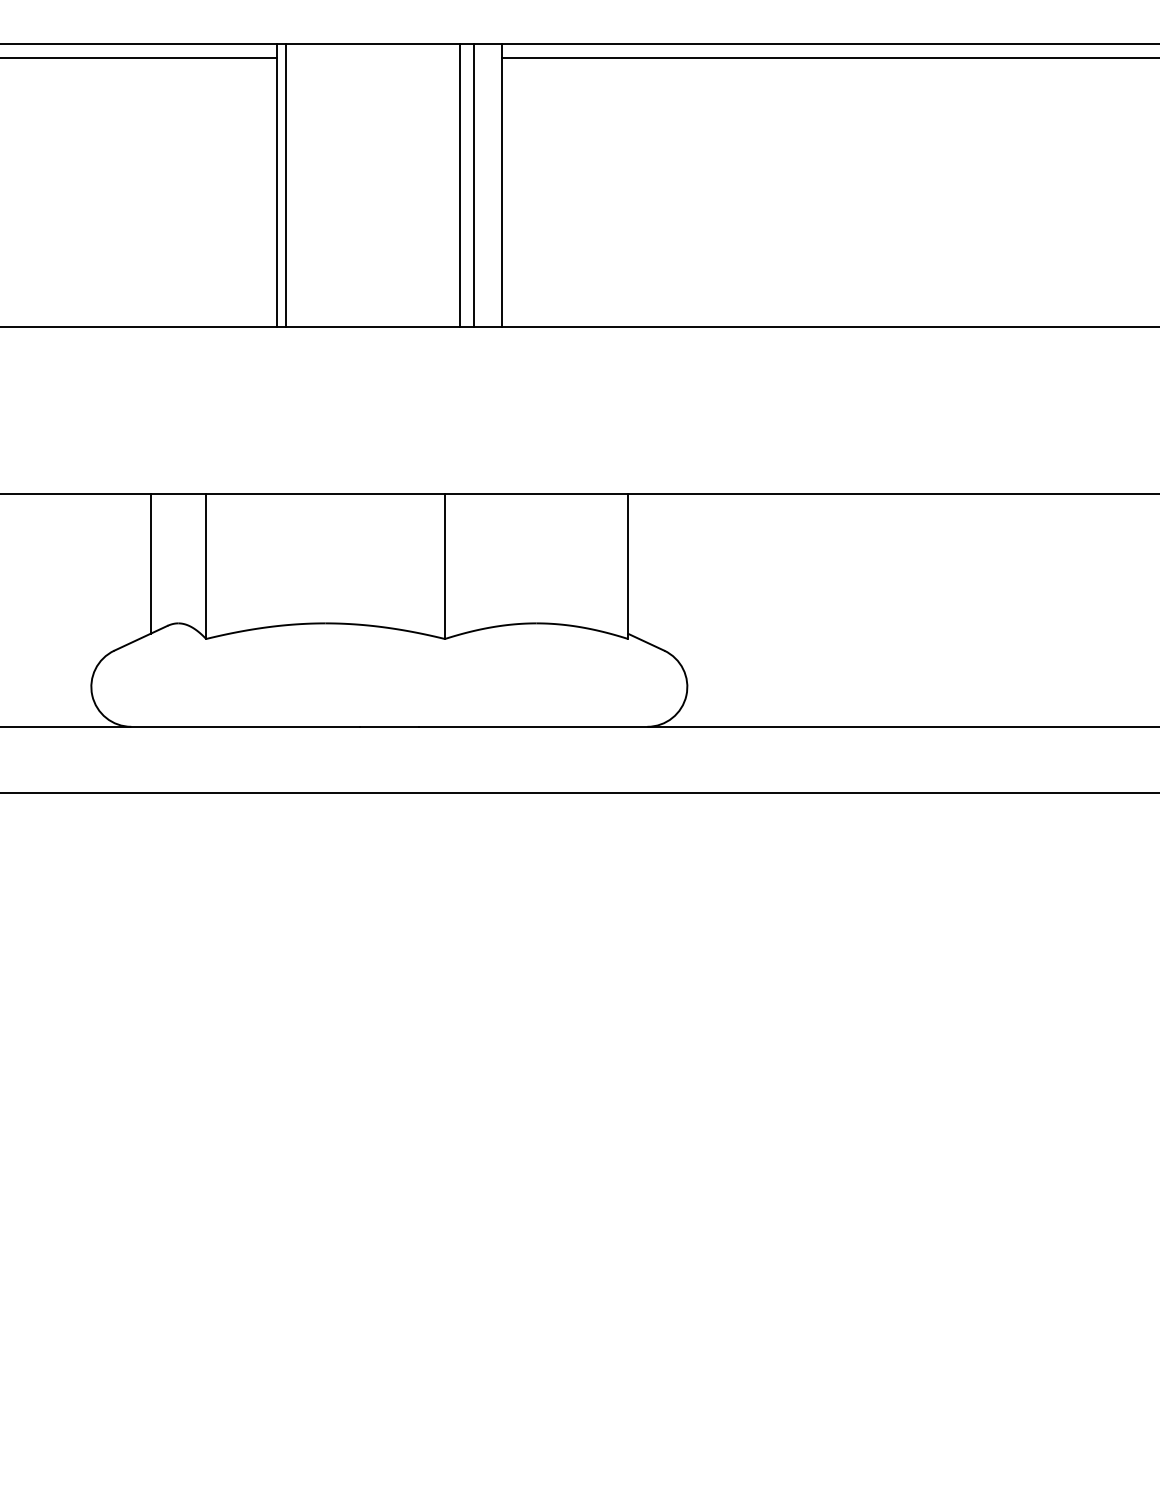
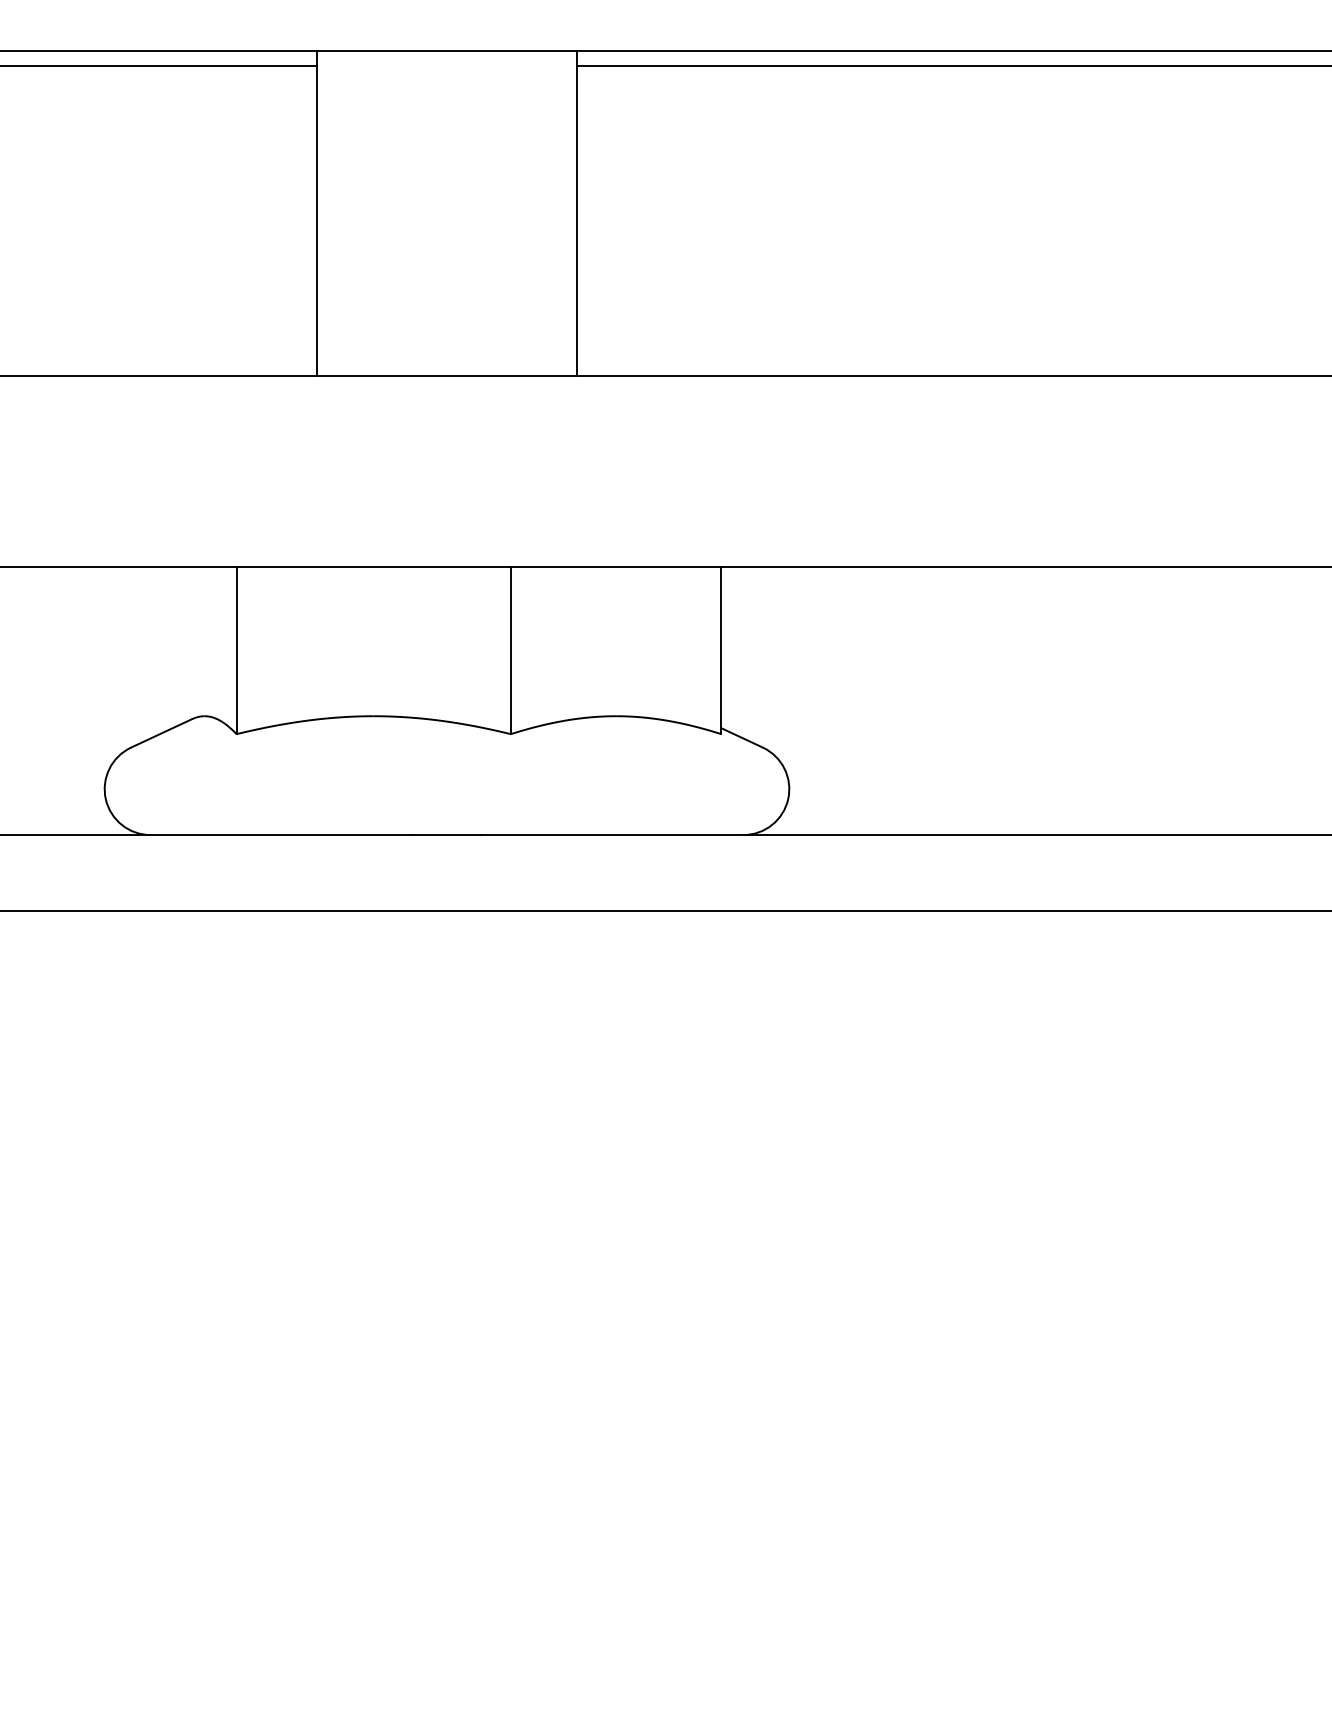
line: (286, 185) -> (328, 213), removed
line: (460, 185) -> (528, 213), removed
line: (473, 185) -> (543, 213), removed
line: (150, 563) -> (172, 647), removed

